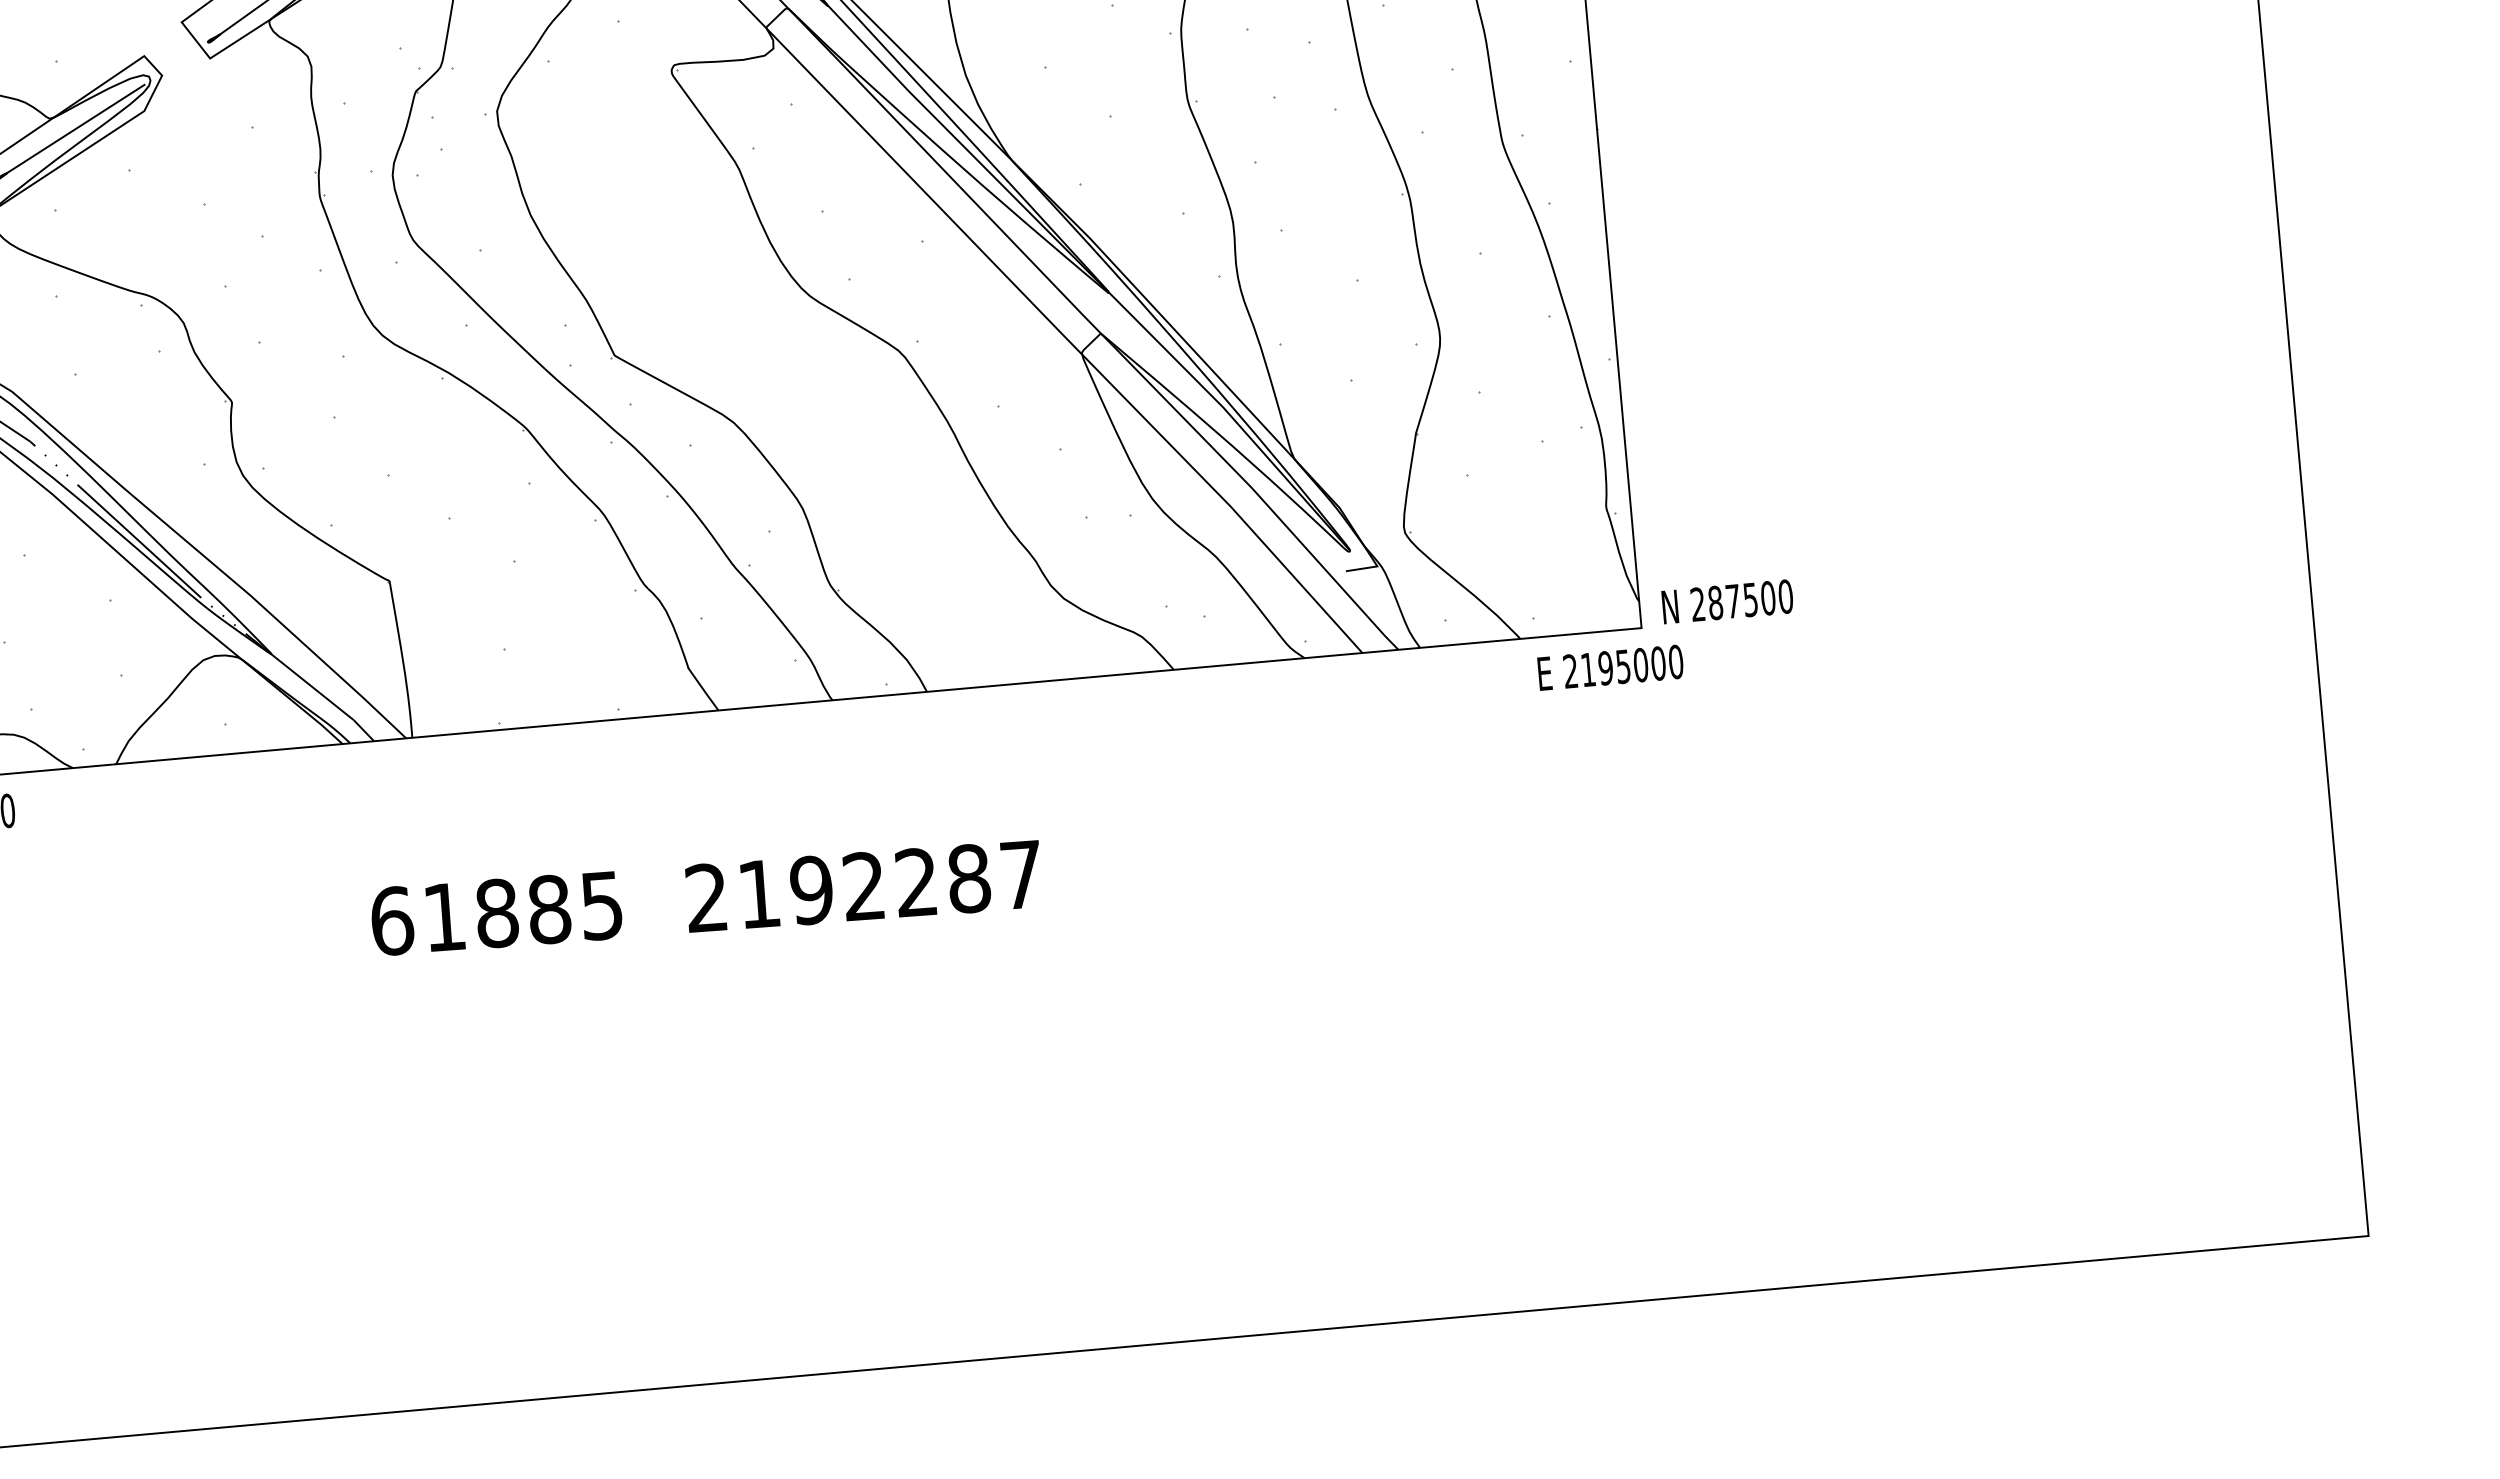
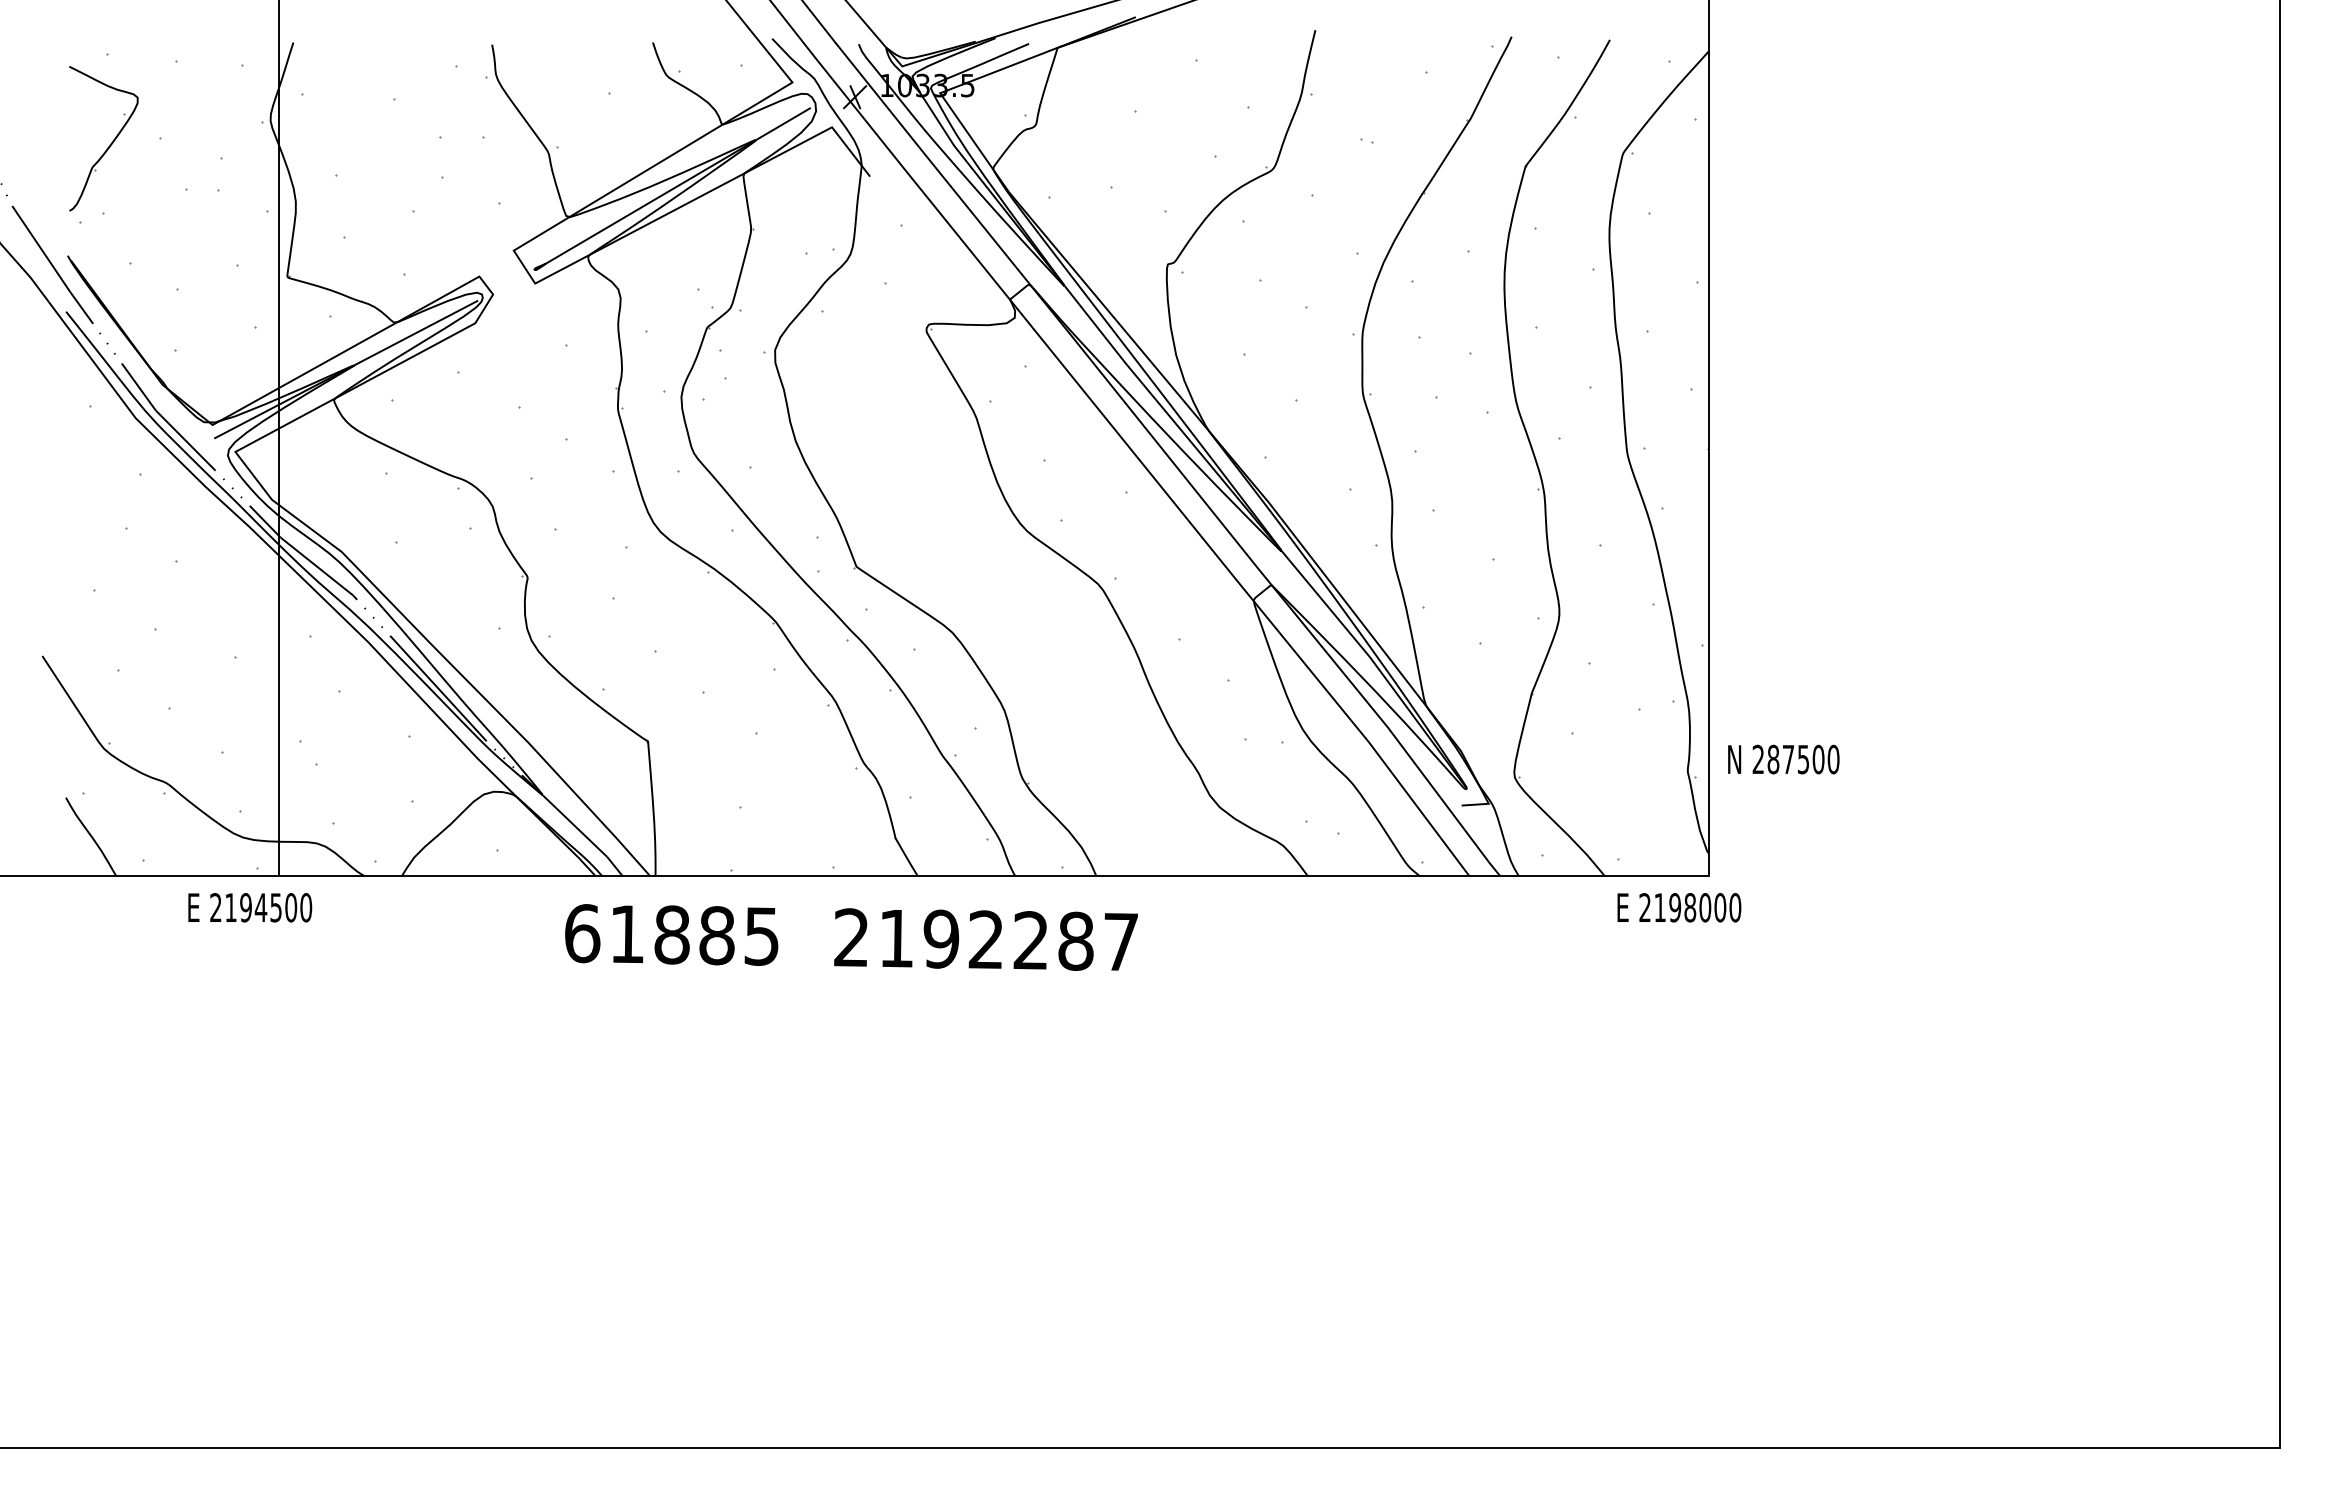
text: (1727, 601) -> (1783, 759), moved
text: (1623, 666) -> (1690, 907), 2195000 -> 2198000
text: (706, 897) -> (851, 937), moved

